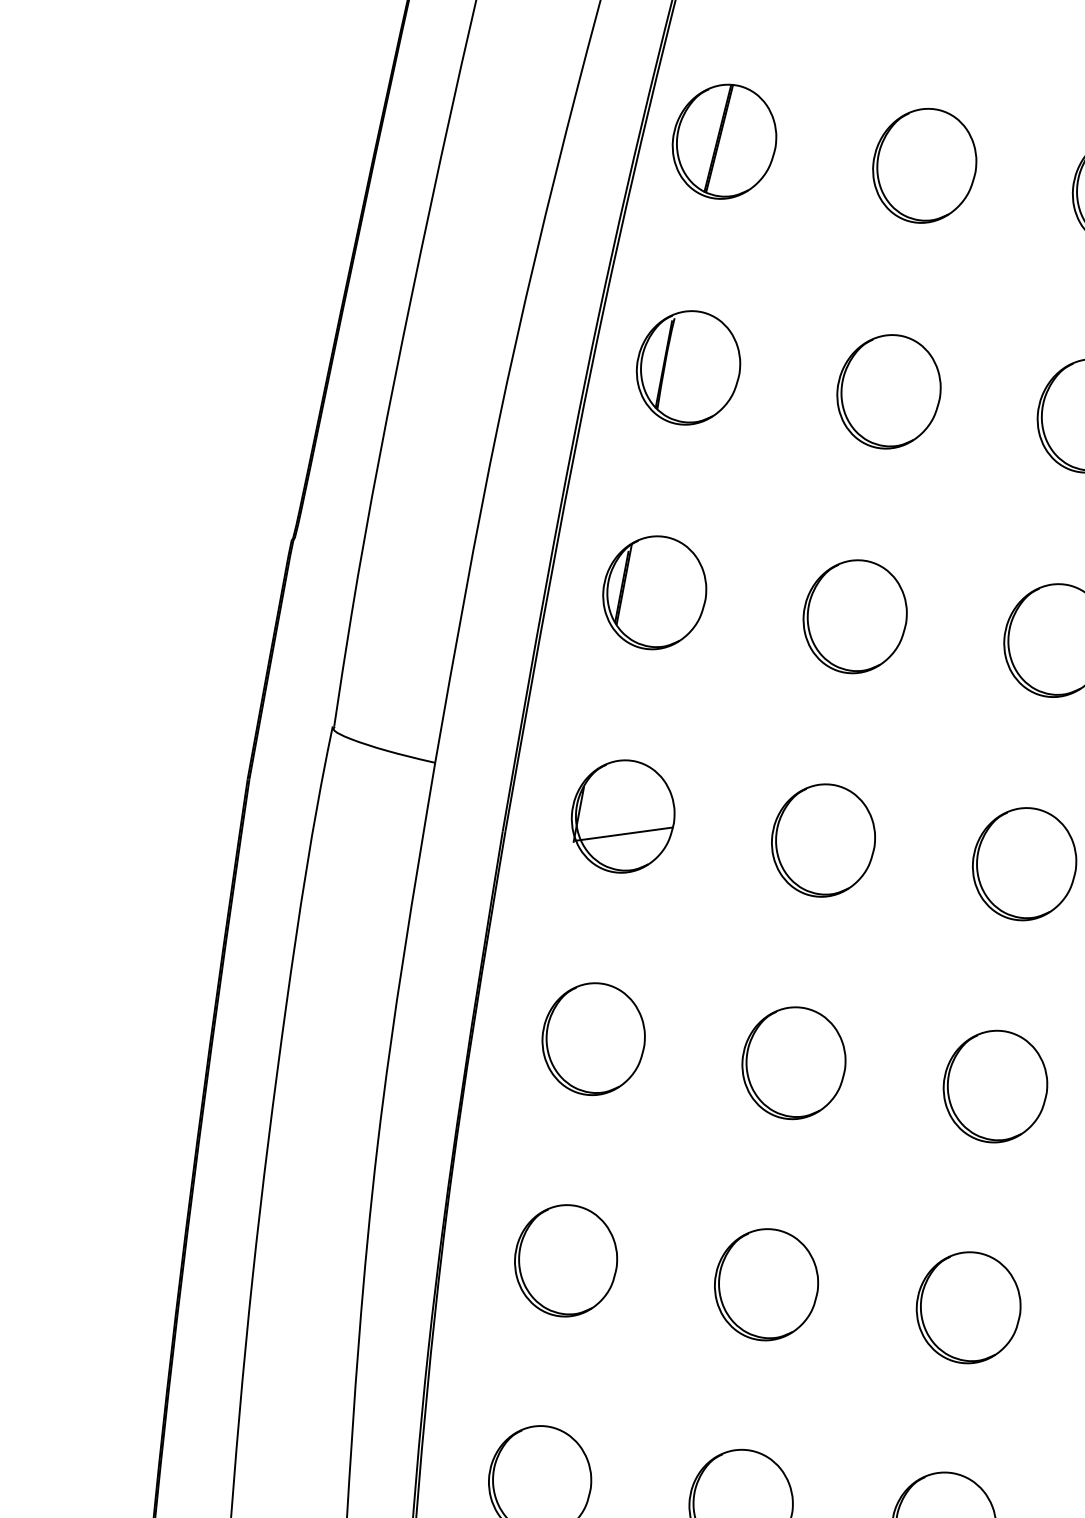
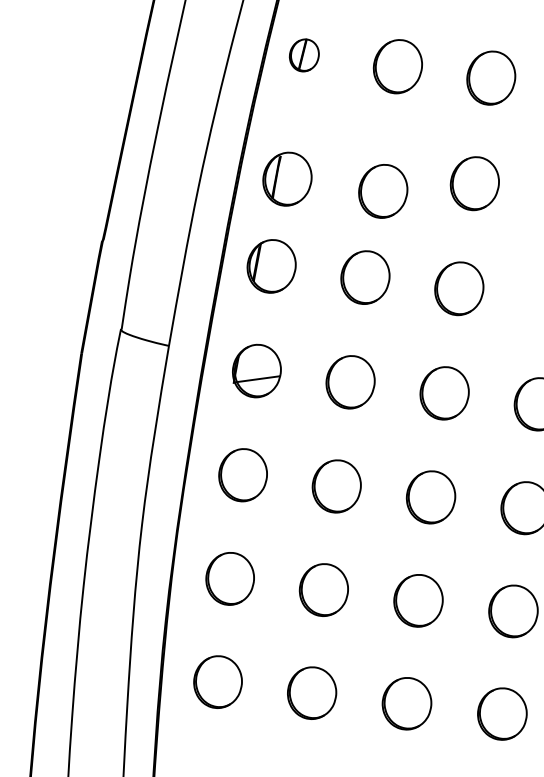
part: (724, 141) -> (304, 55), size x0.6
part: (688, 366) -> (287, 178), moved
part: (889, 392) -> (383, 191), moved

